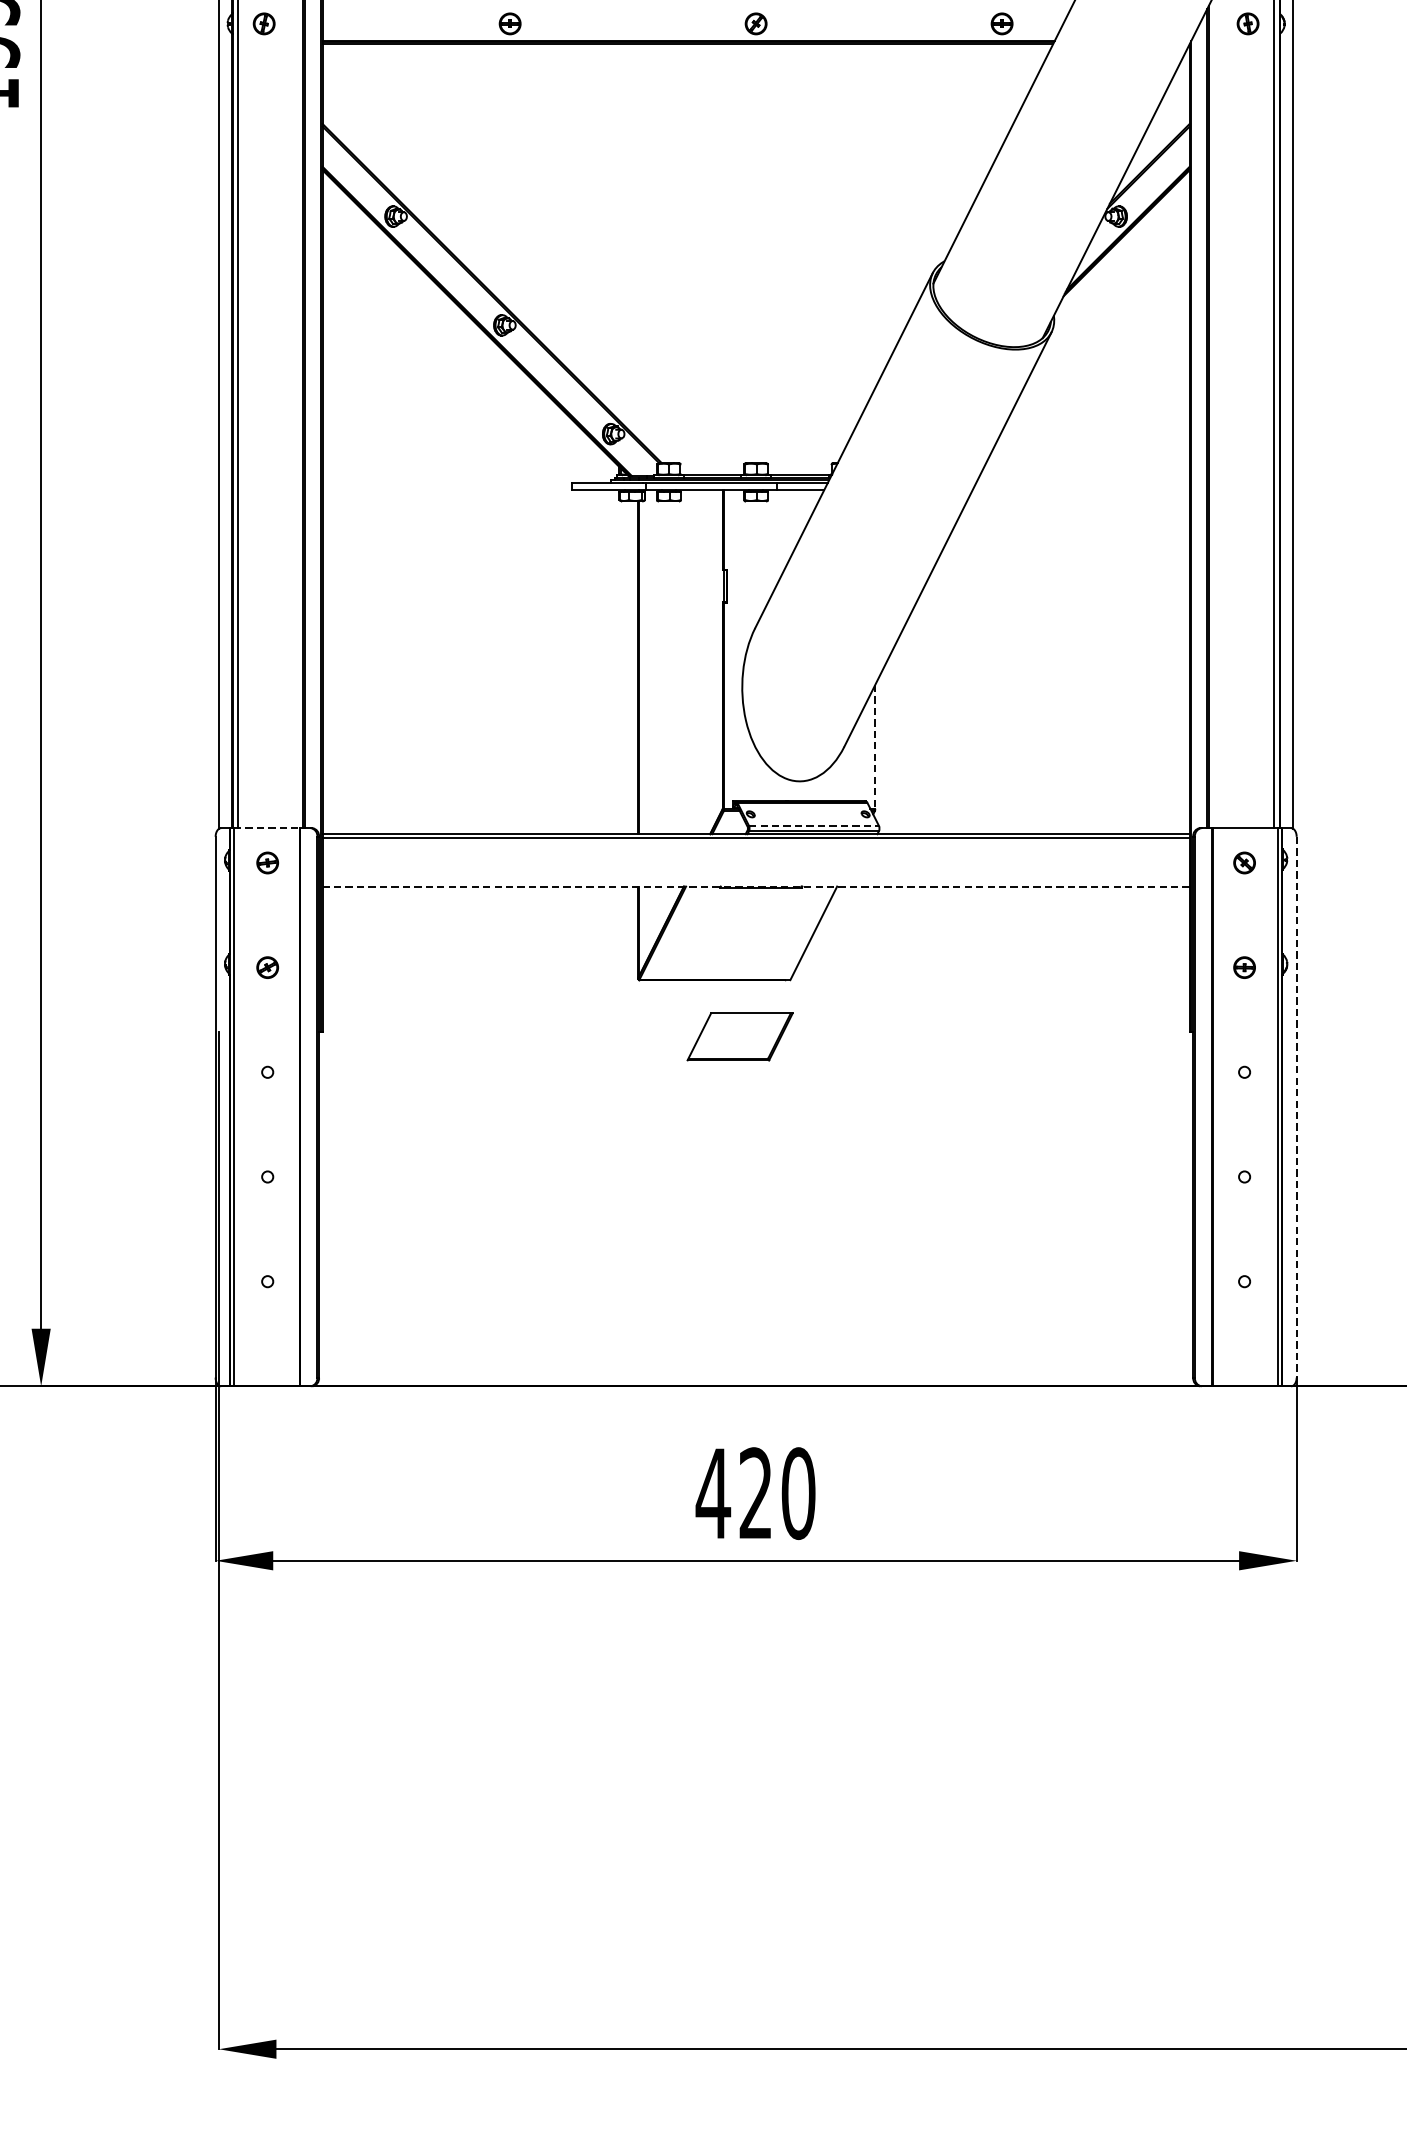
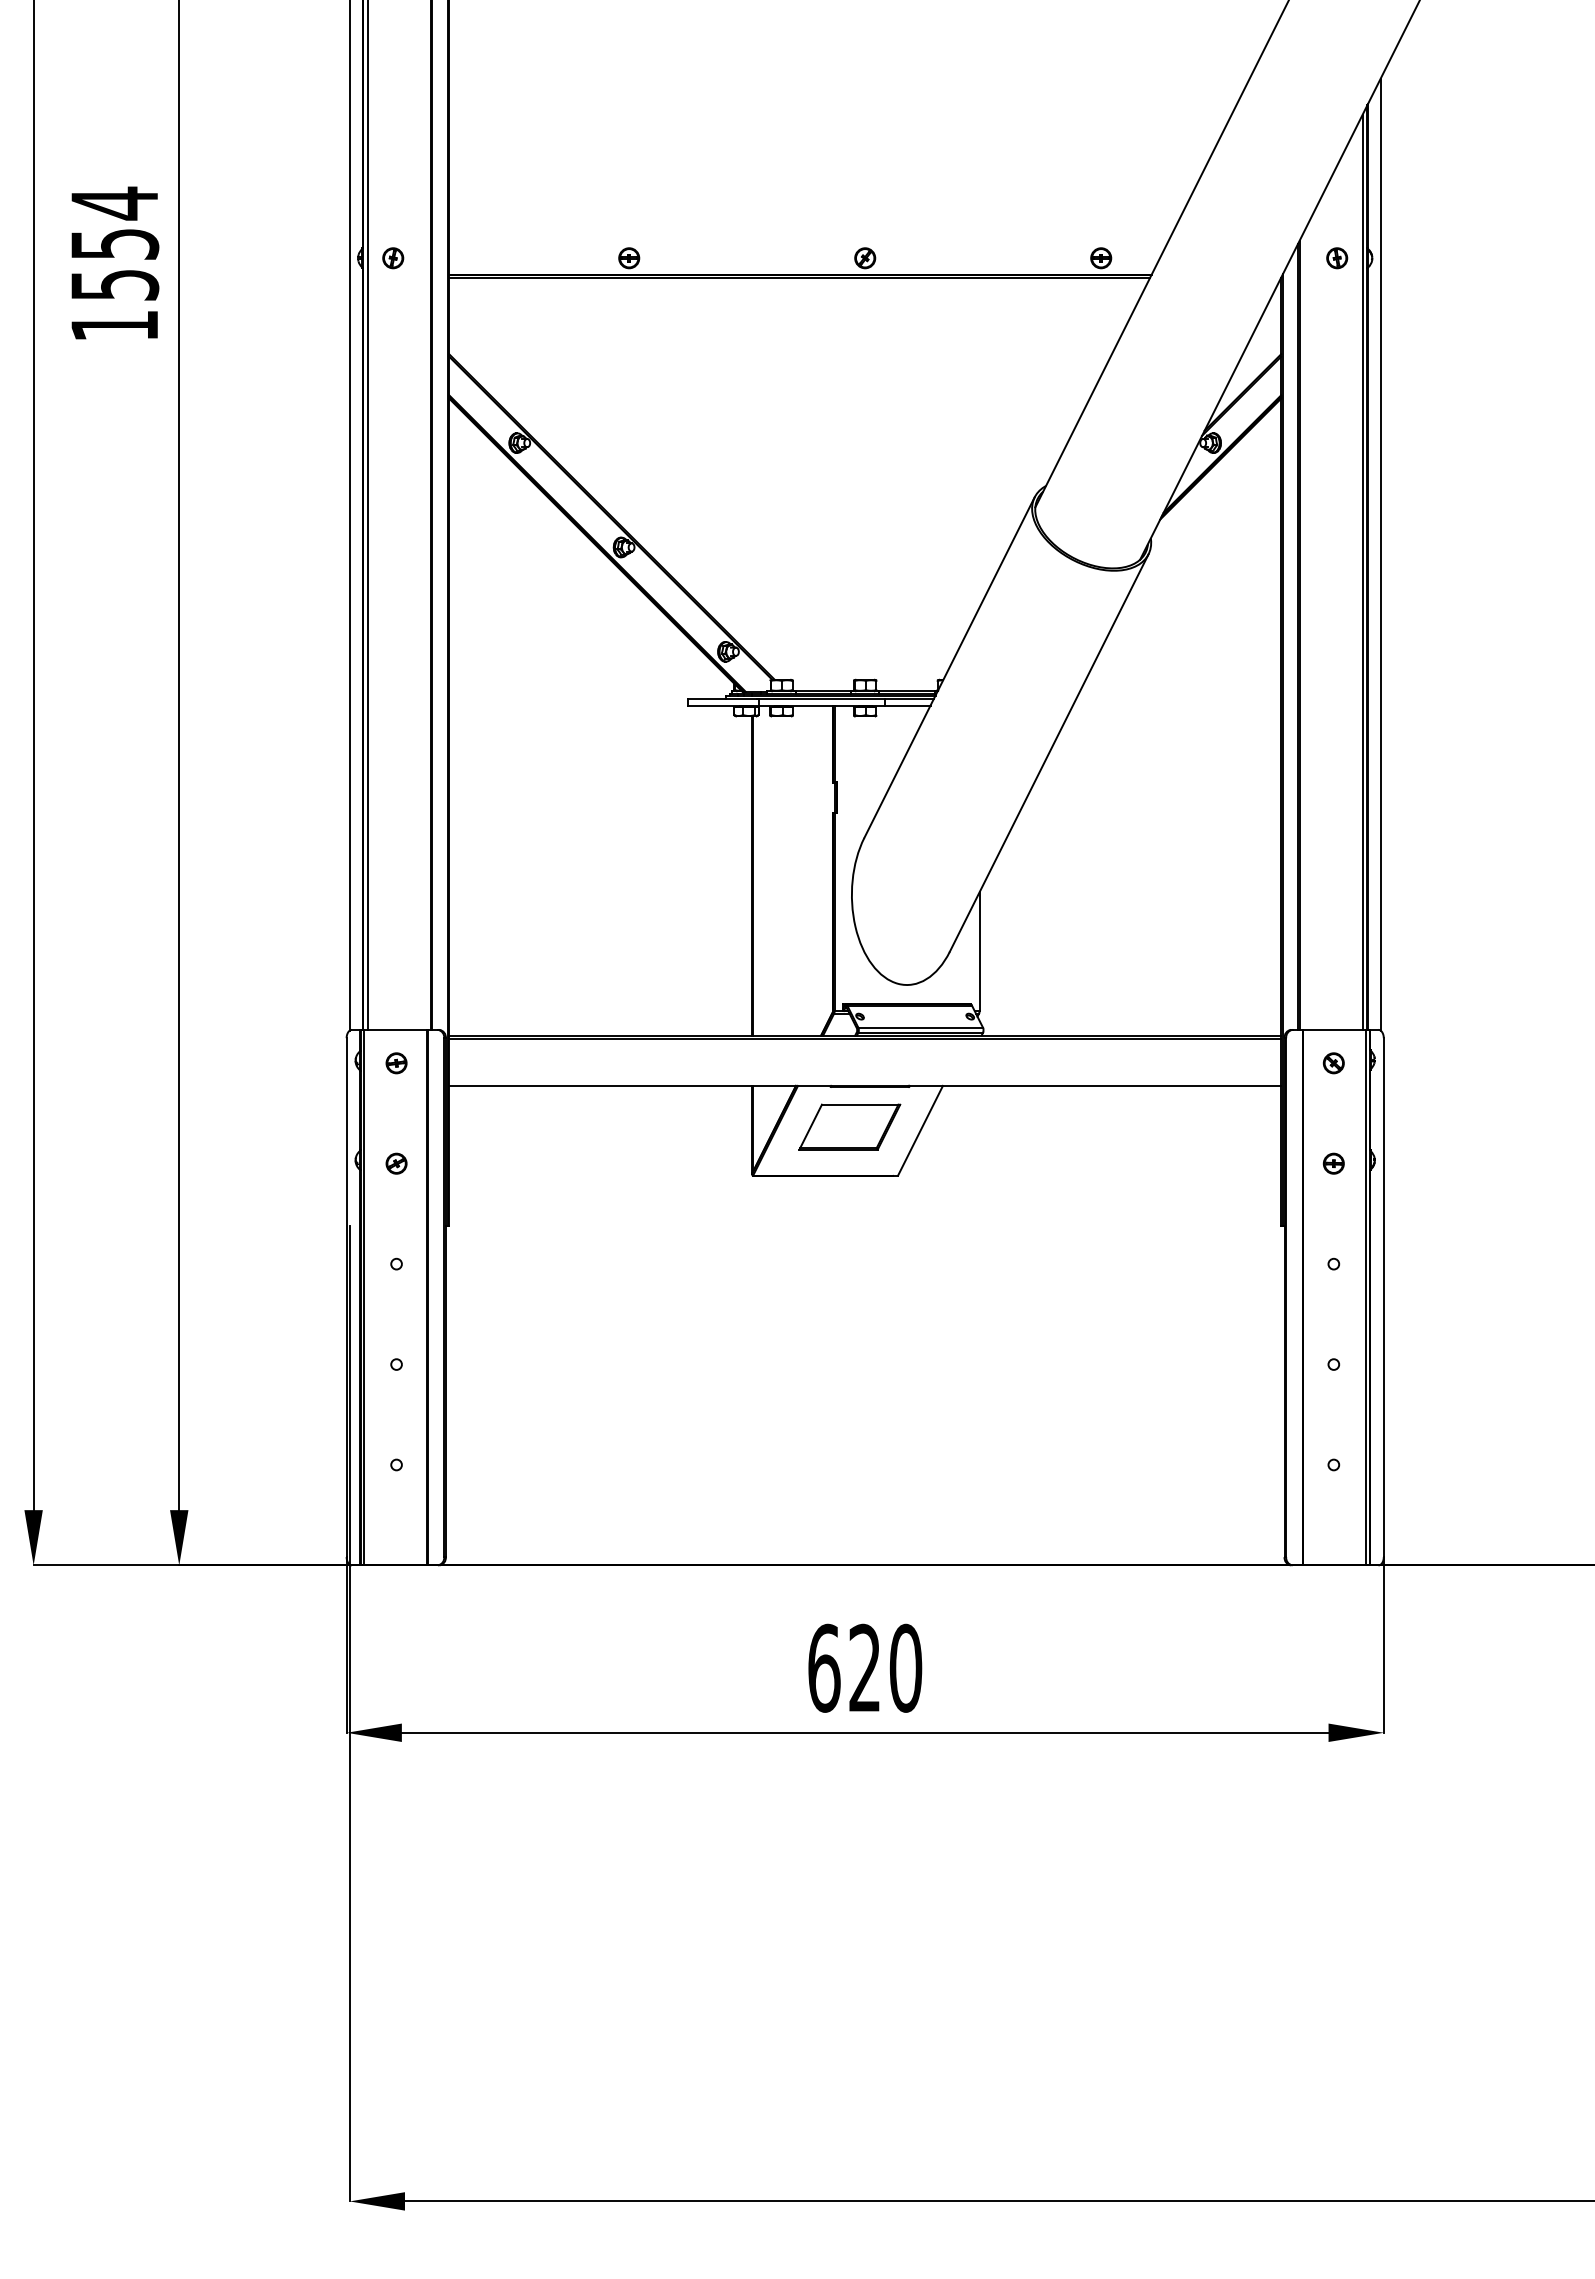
line: (875, 747) -> (979, 952), dashed -> solid
line: (814, 825) -> (921, 1027), dashed -> solid
line: (266, 827) -> (395, 1029), dashed -> solid
line: (756, 886) -> (865, 1085), dashed -> solid
part: (739, 1036) -> (849, 1126), moved
line: (1296, 1108) -> (1383, 1298), dashed -> solid
text: (713, 1492) -> (824, 1667), 420 -> 620

